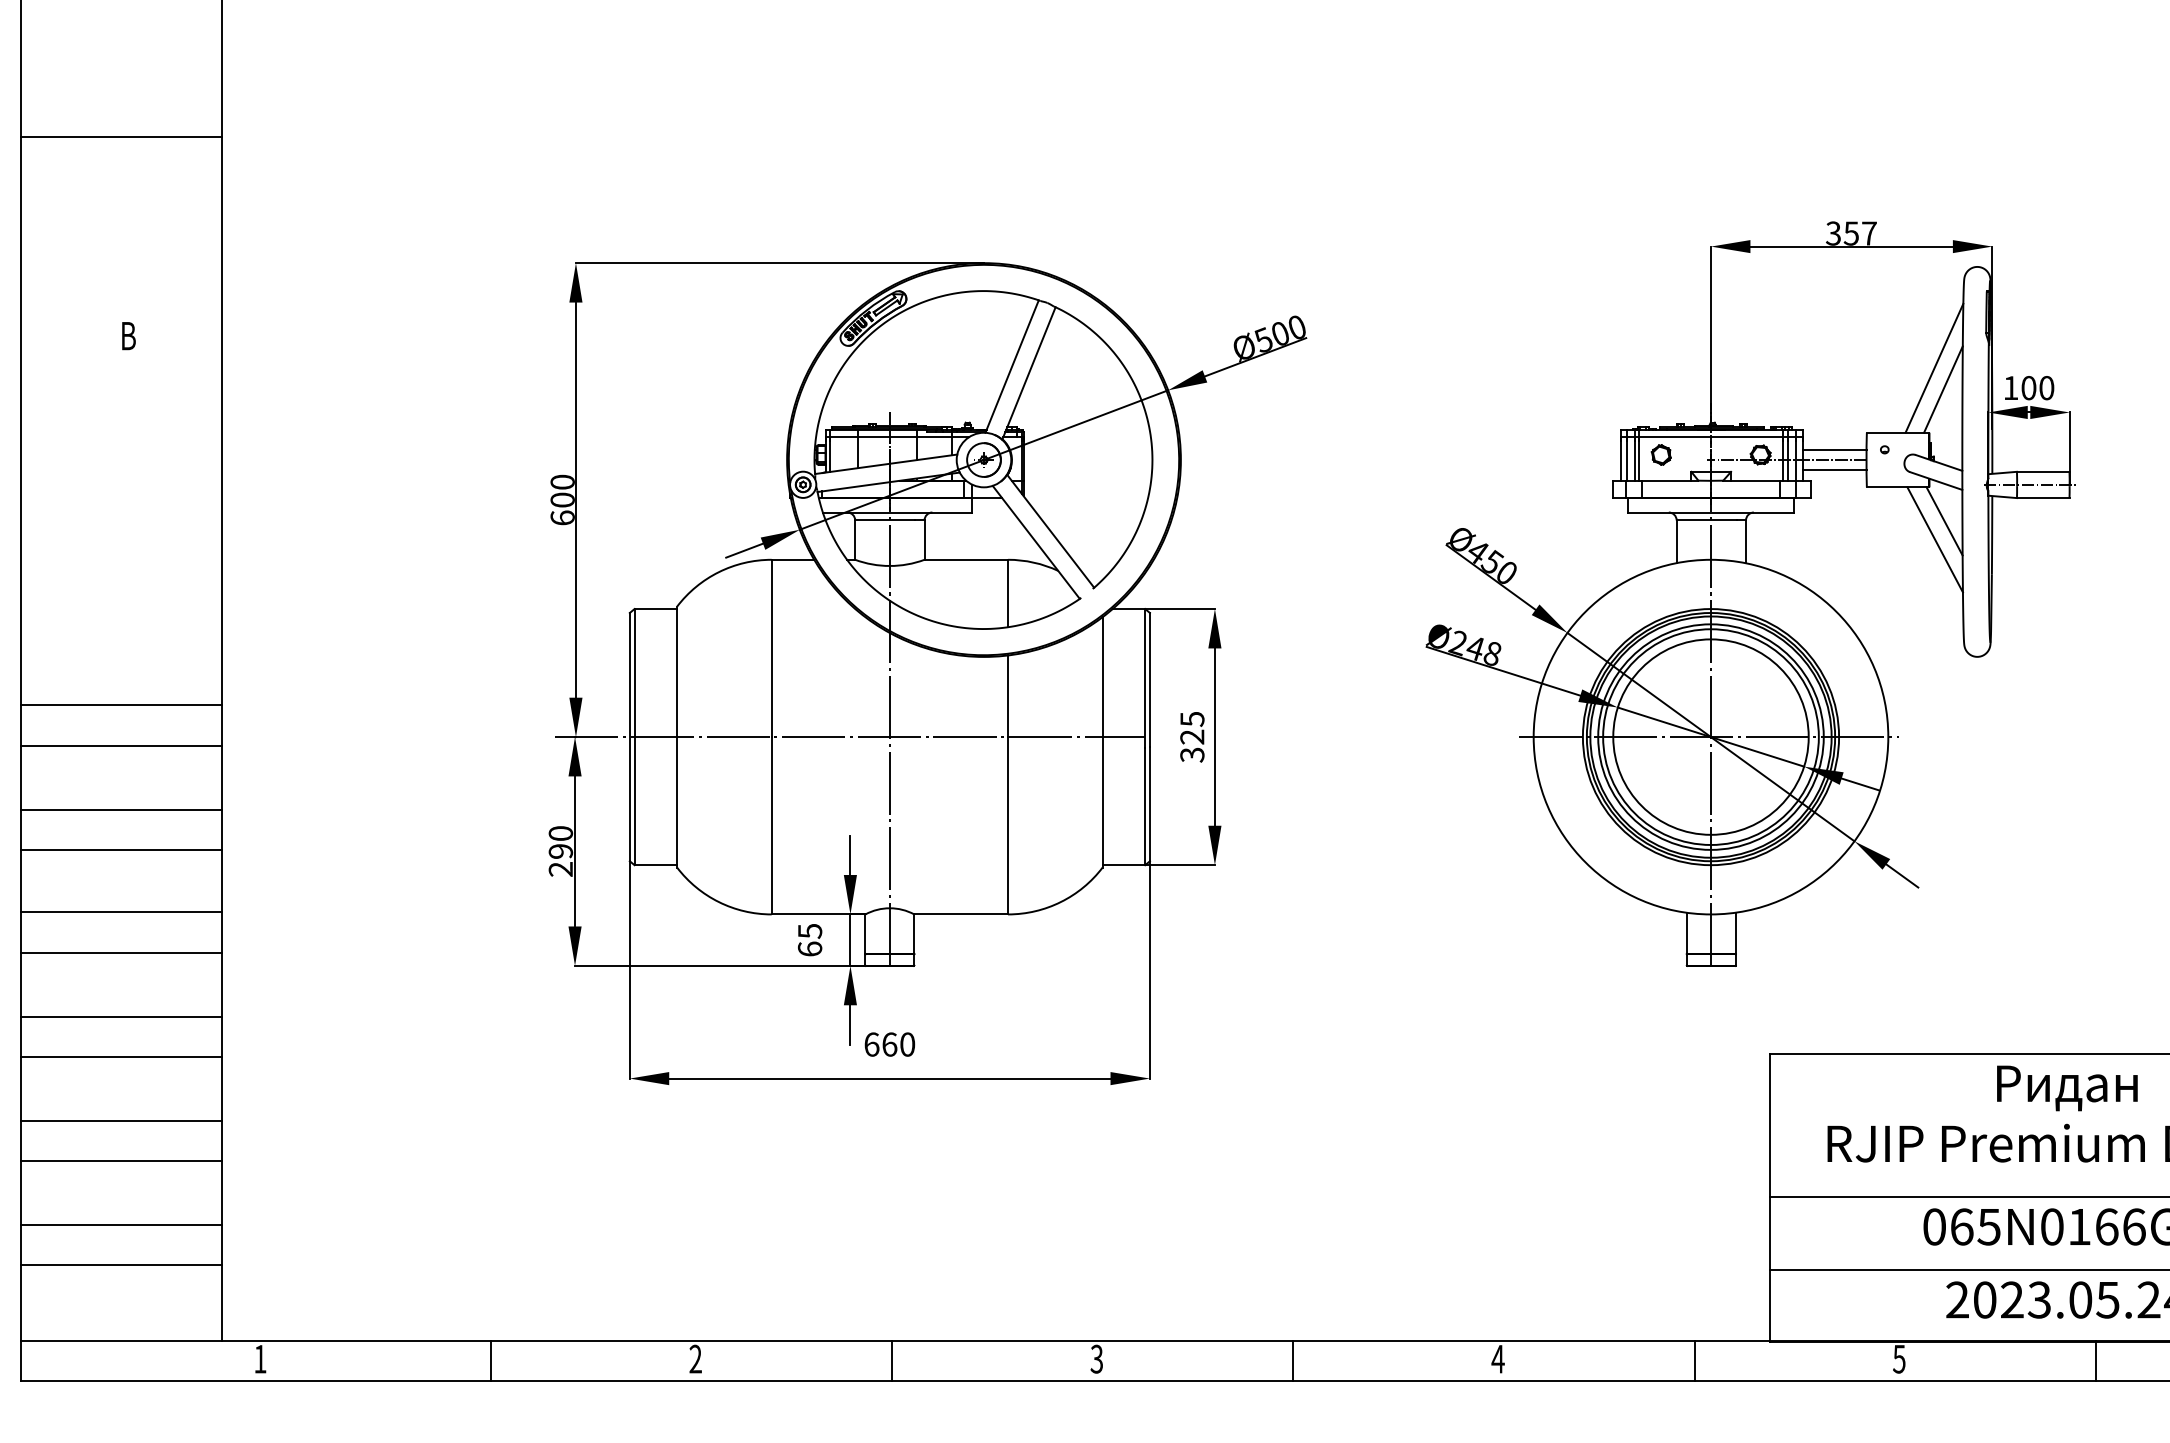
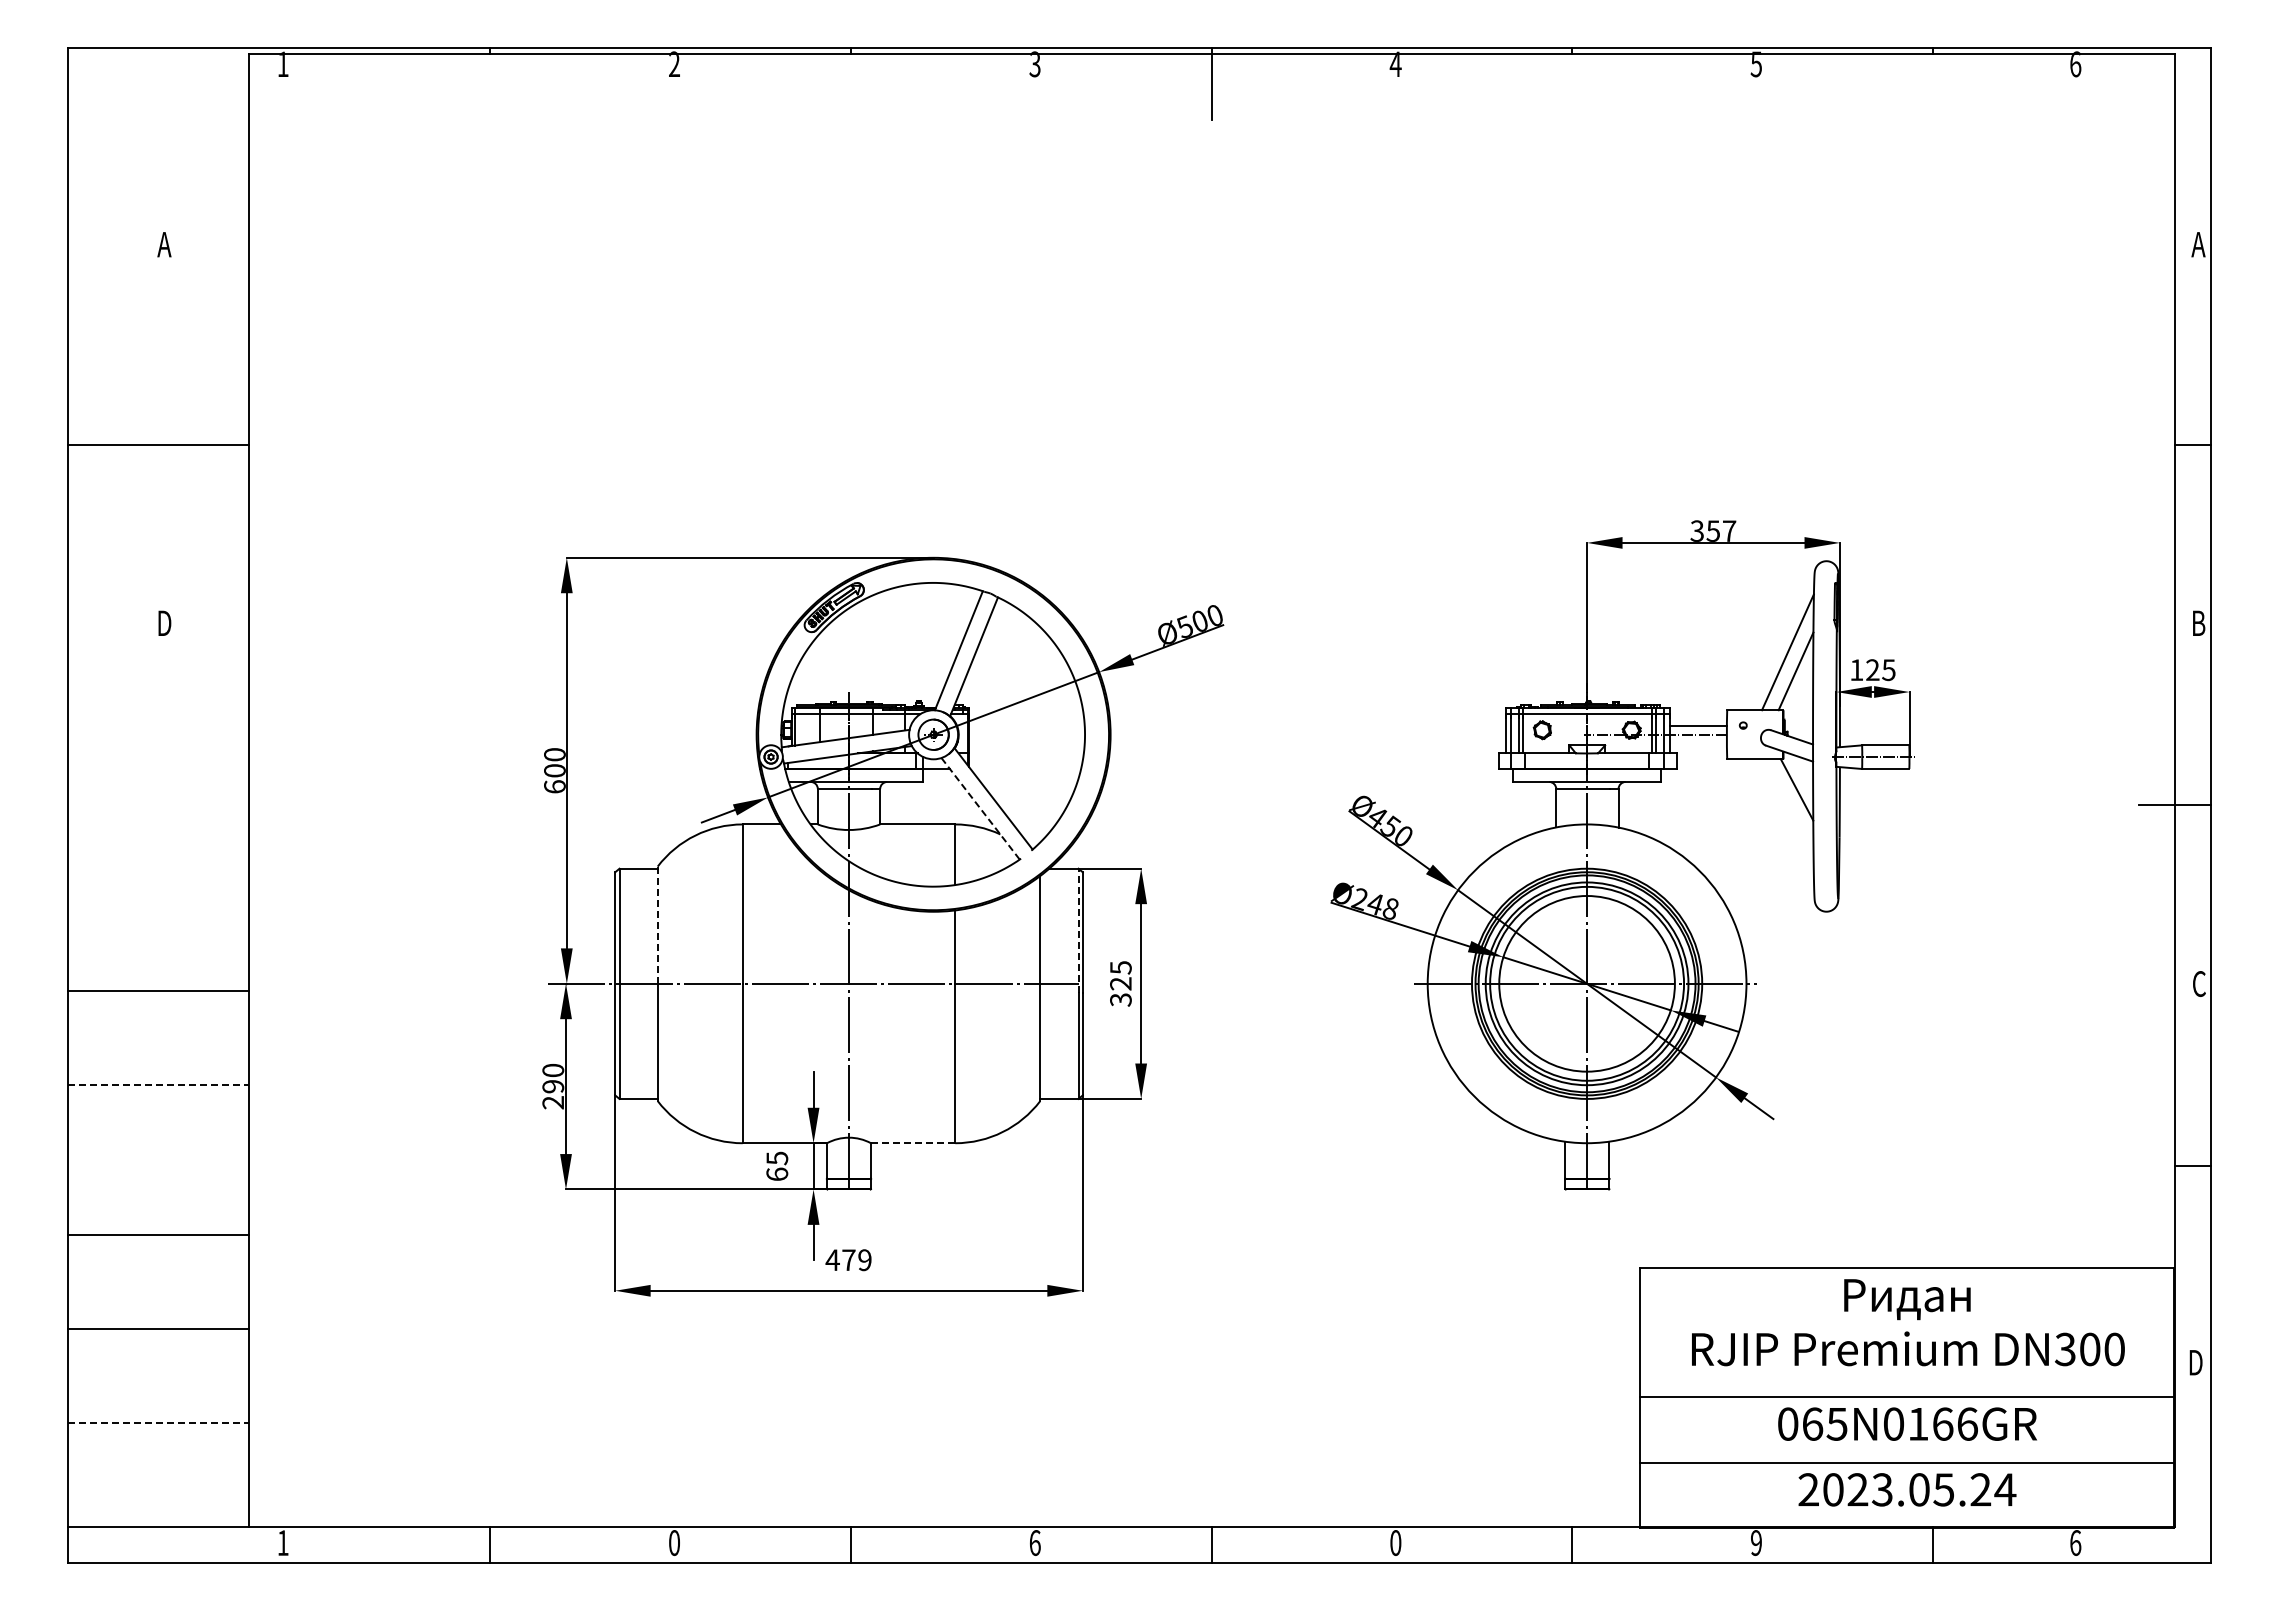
text: (128, 335) -> (164, 622), B -> D
text: (2037, 388) -> (1880, 670), 100 -> 125
line: (1834, 469) -> (1698, 743), removed
line: (1935, 539) -> (1788, 806), removed
line: (1036, 543) -> (980, 809), solid -> dashed
line: (676, 672) -> (657, 925), solid -> dashed
line: (1145, 677) -> (1078, 930), solid -> dashed
line: (121, 705) -> (158, 955), removed
line: (121, 810) -> (158, 1049), removed
line: (122, 850) -> (159, 1085), solid -> dashed
line: (121, 912) -> (158, 1141), removed
line: (961, 914) -> (913, 1143), solid -> dashed
line: (121, 952) -> (158, 1177), removed
text: (889, 1044) -> (848, 1260), 660 -> 479
line: (121, 1057) -> (158, 1271), removed
line: (121, 1161) -> (158, 1365), removed
line: (122, 1225) -> (159, 1422), solid -> dashed
line: (121, 1265) -> (158, 1458), removed
text: (1497, 1358) -> (1395, 1542), 4 -> 0
text: (1898, 1358) -> (1755, 1542), 5 -> 9
text: (695, 1359) -> (674, 1543), 2 -> 0
text: (1096, 1359) -> (1034, 1543), 3 -> 6

